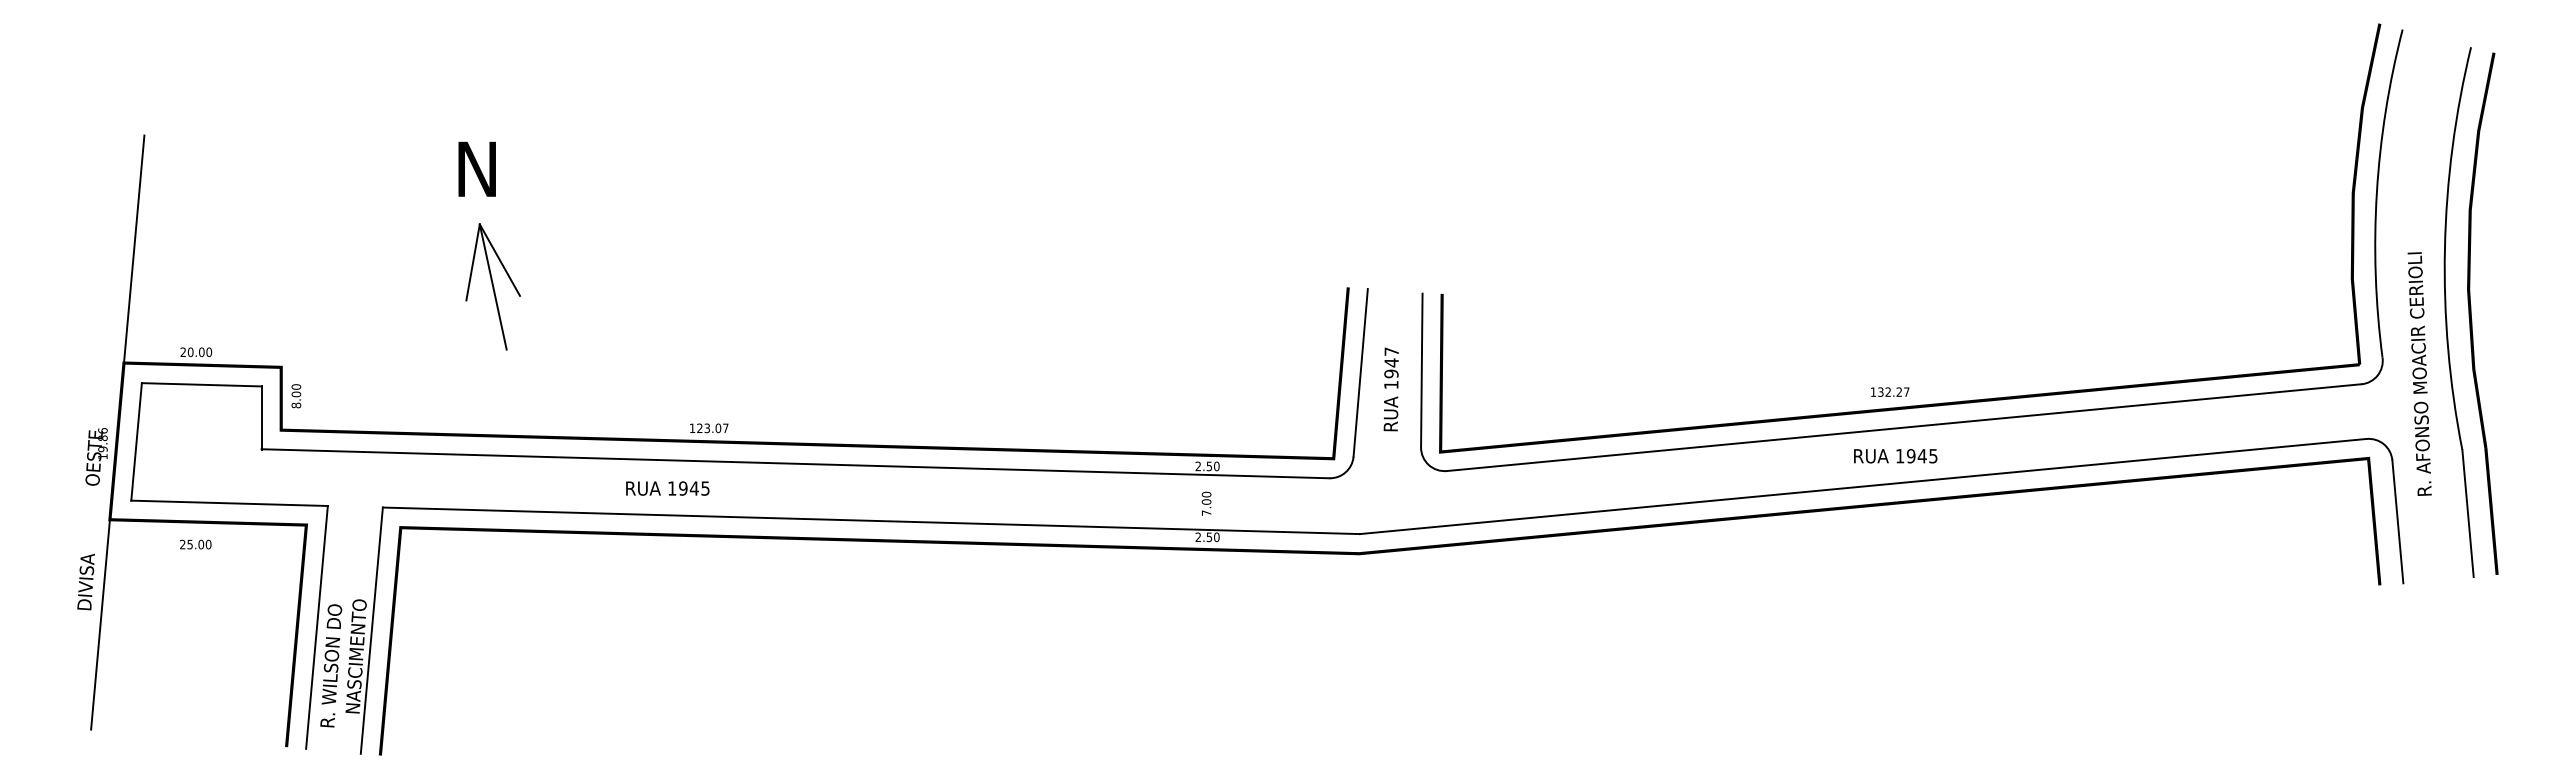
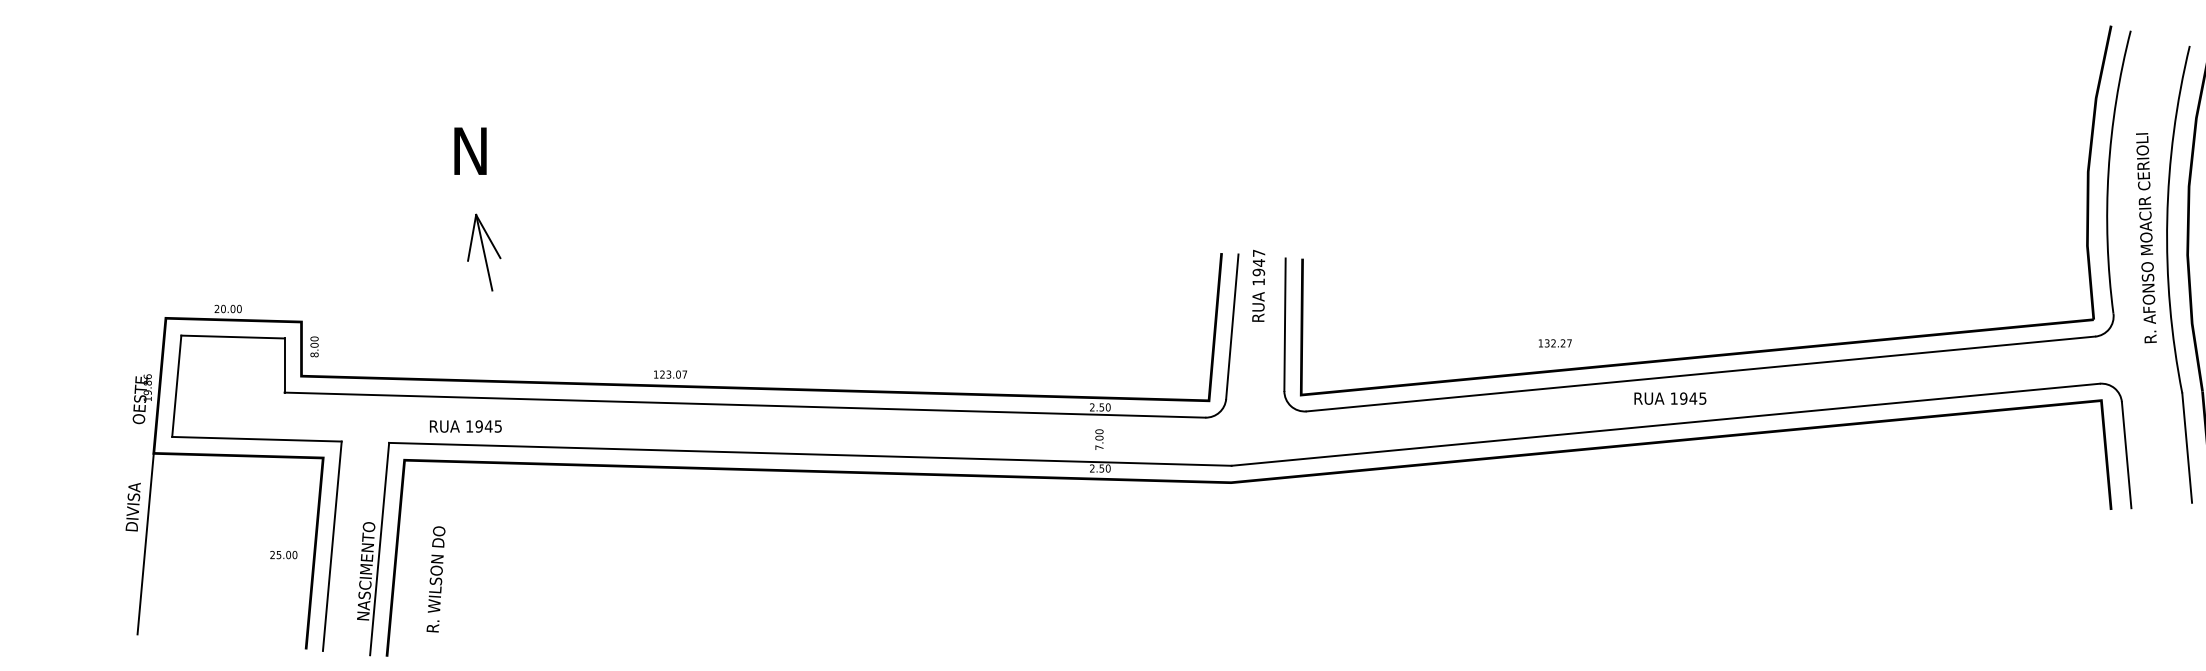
line: (134, 249) -> (174, 220), removed
part: (492, 286) -> (483, 252), size x0.7
text: (2419, 373) -> (2146, 237), moved
text: (1390, 389) -> (1258, 285), moved
text: (1890, 391) -> (1555, 342), moved
text: (1895, 456) -> (1670, 398), moved
text: (667, 488) -> (465, 426), moved
text: (195, 544) -> (283, 554), moved
text: (331, 665) -> (436, 579), moved

